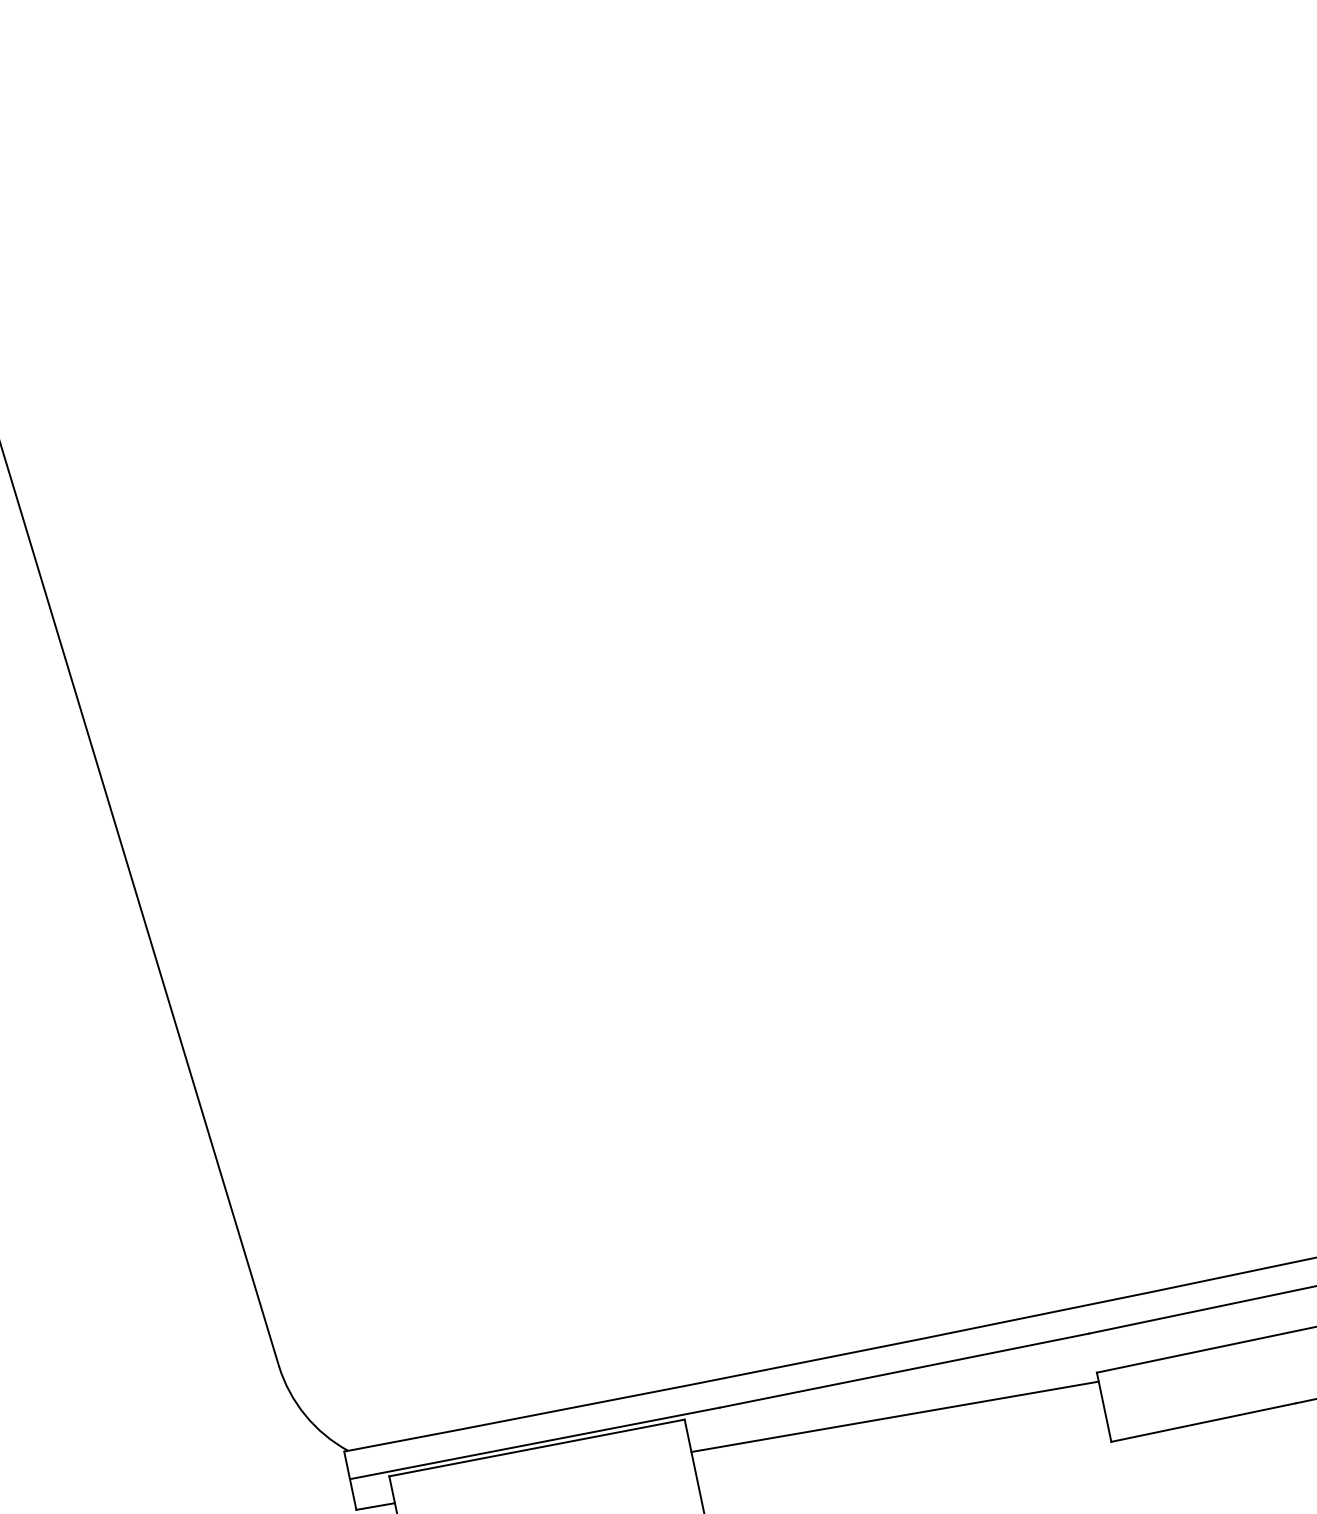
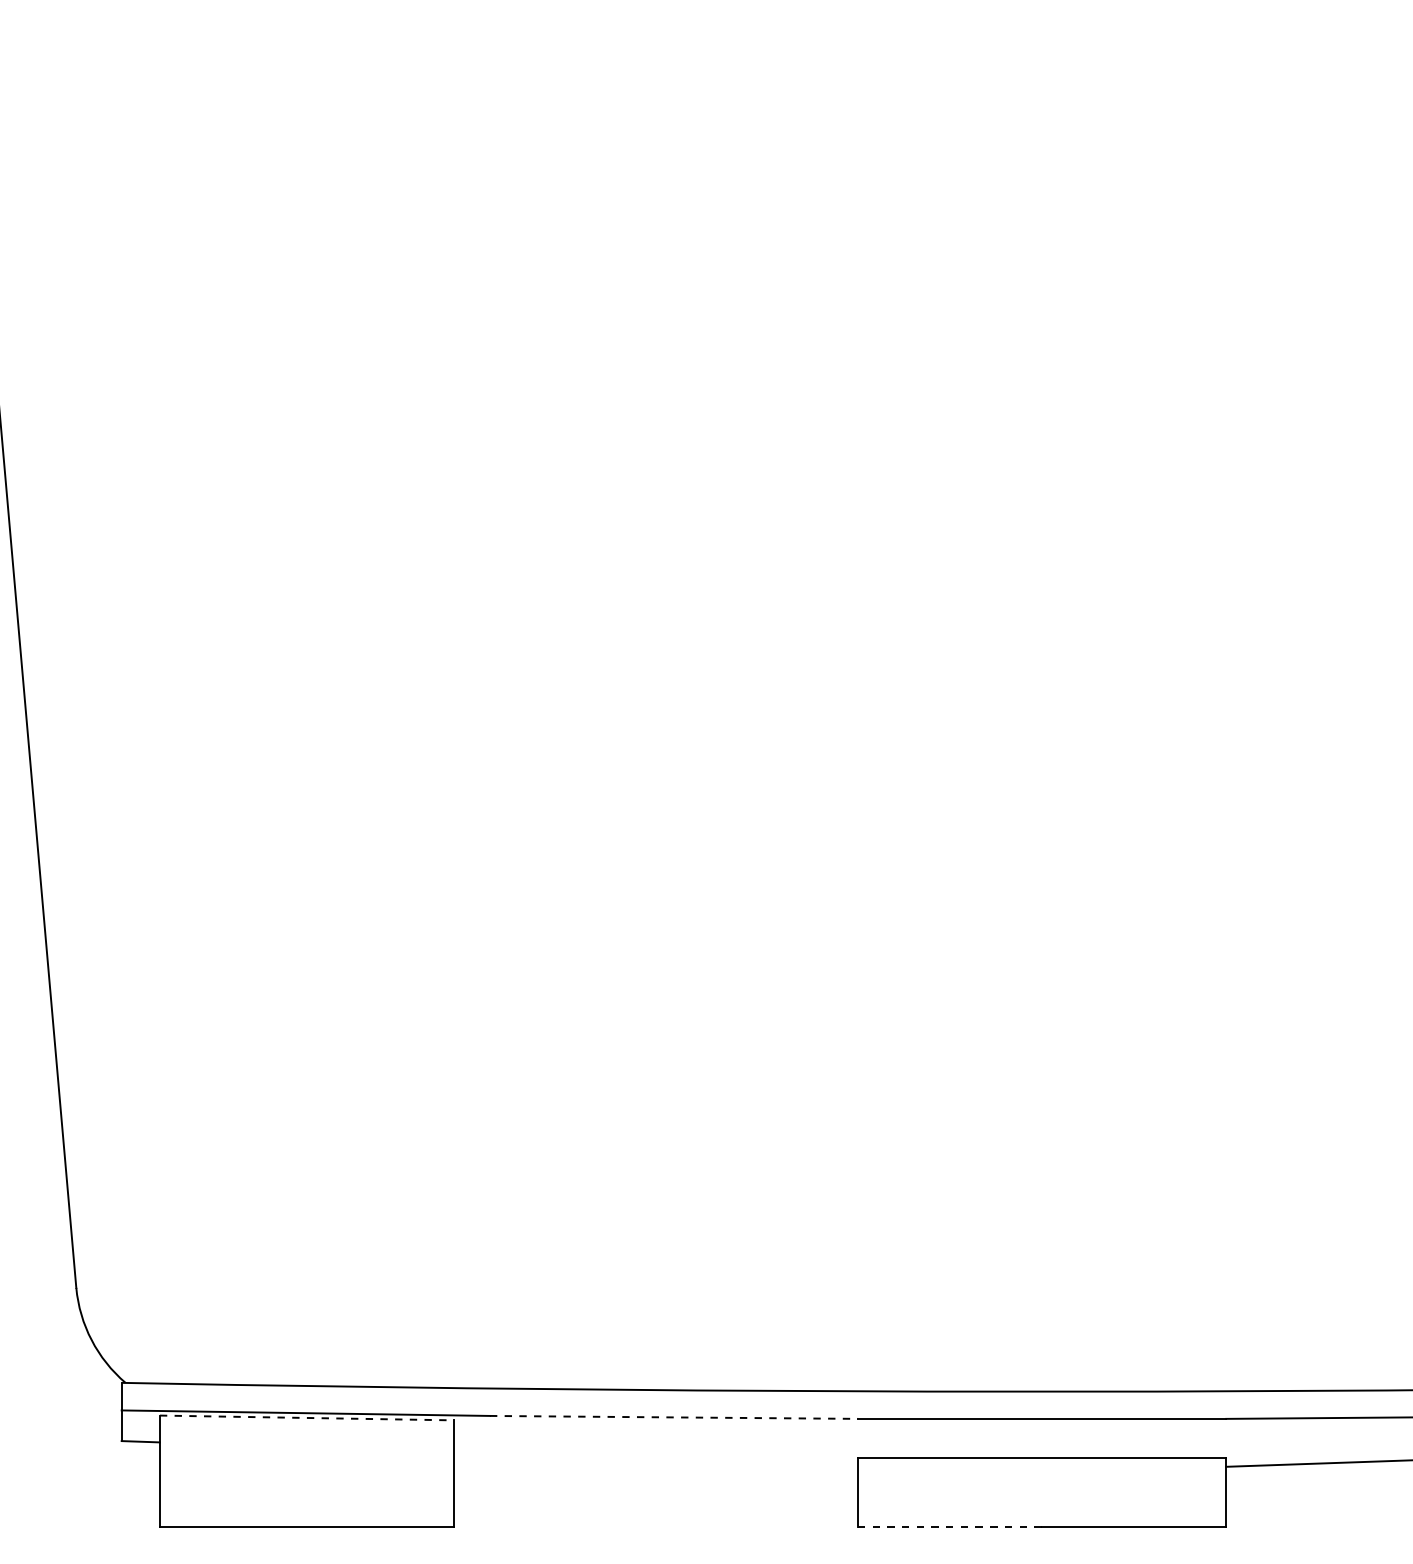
line: (904, 1370) -> (674, 1417), solid -> dashed
line: (894, 1416) -> (655, 1459), removed
line: (1203, 1422) -> (950, 1526), solid -> dashed
line: (537, 1447) -> (307, 1417), solid -> dashed

